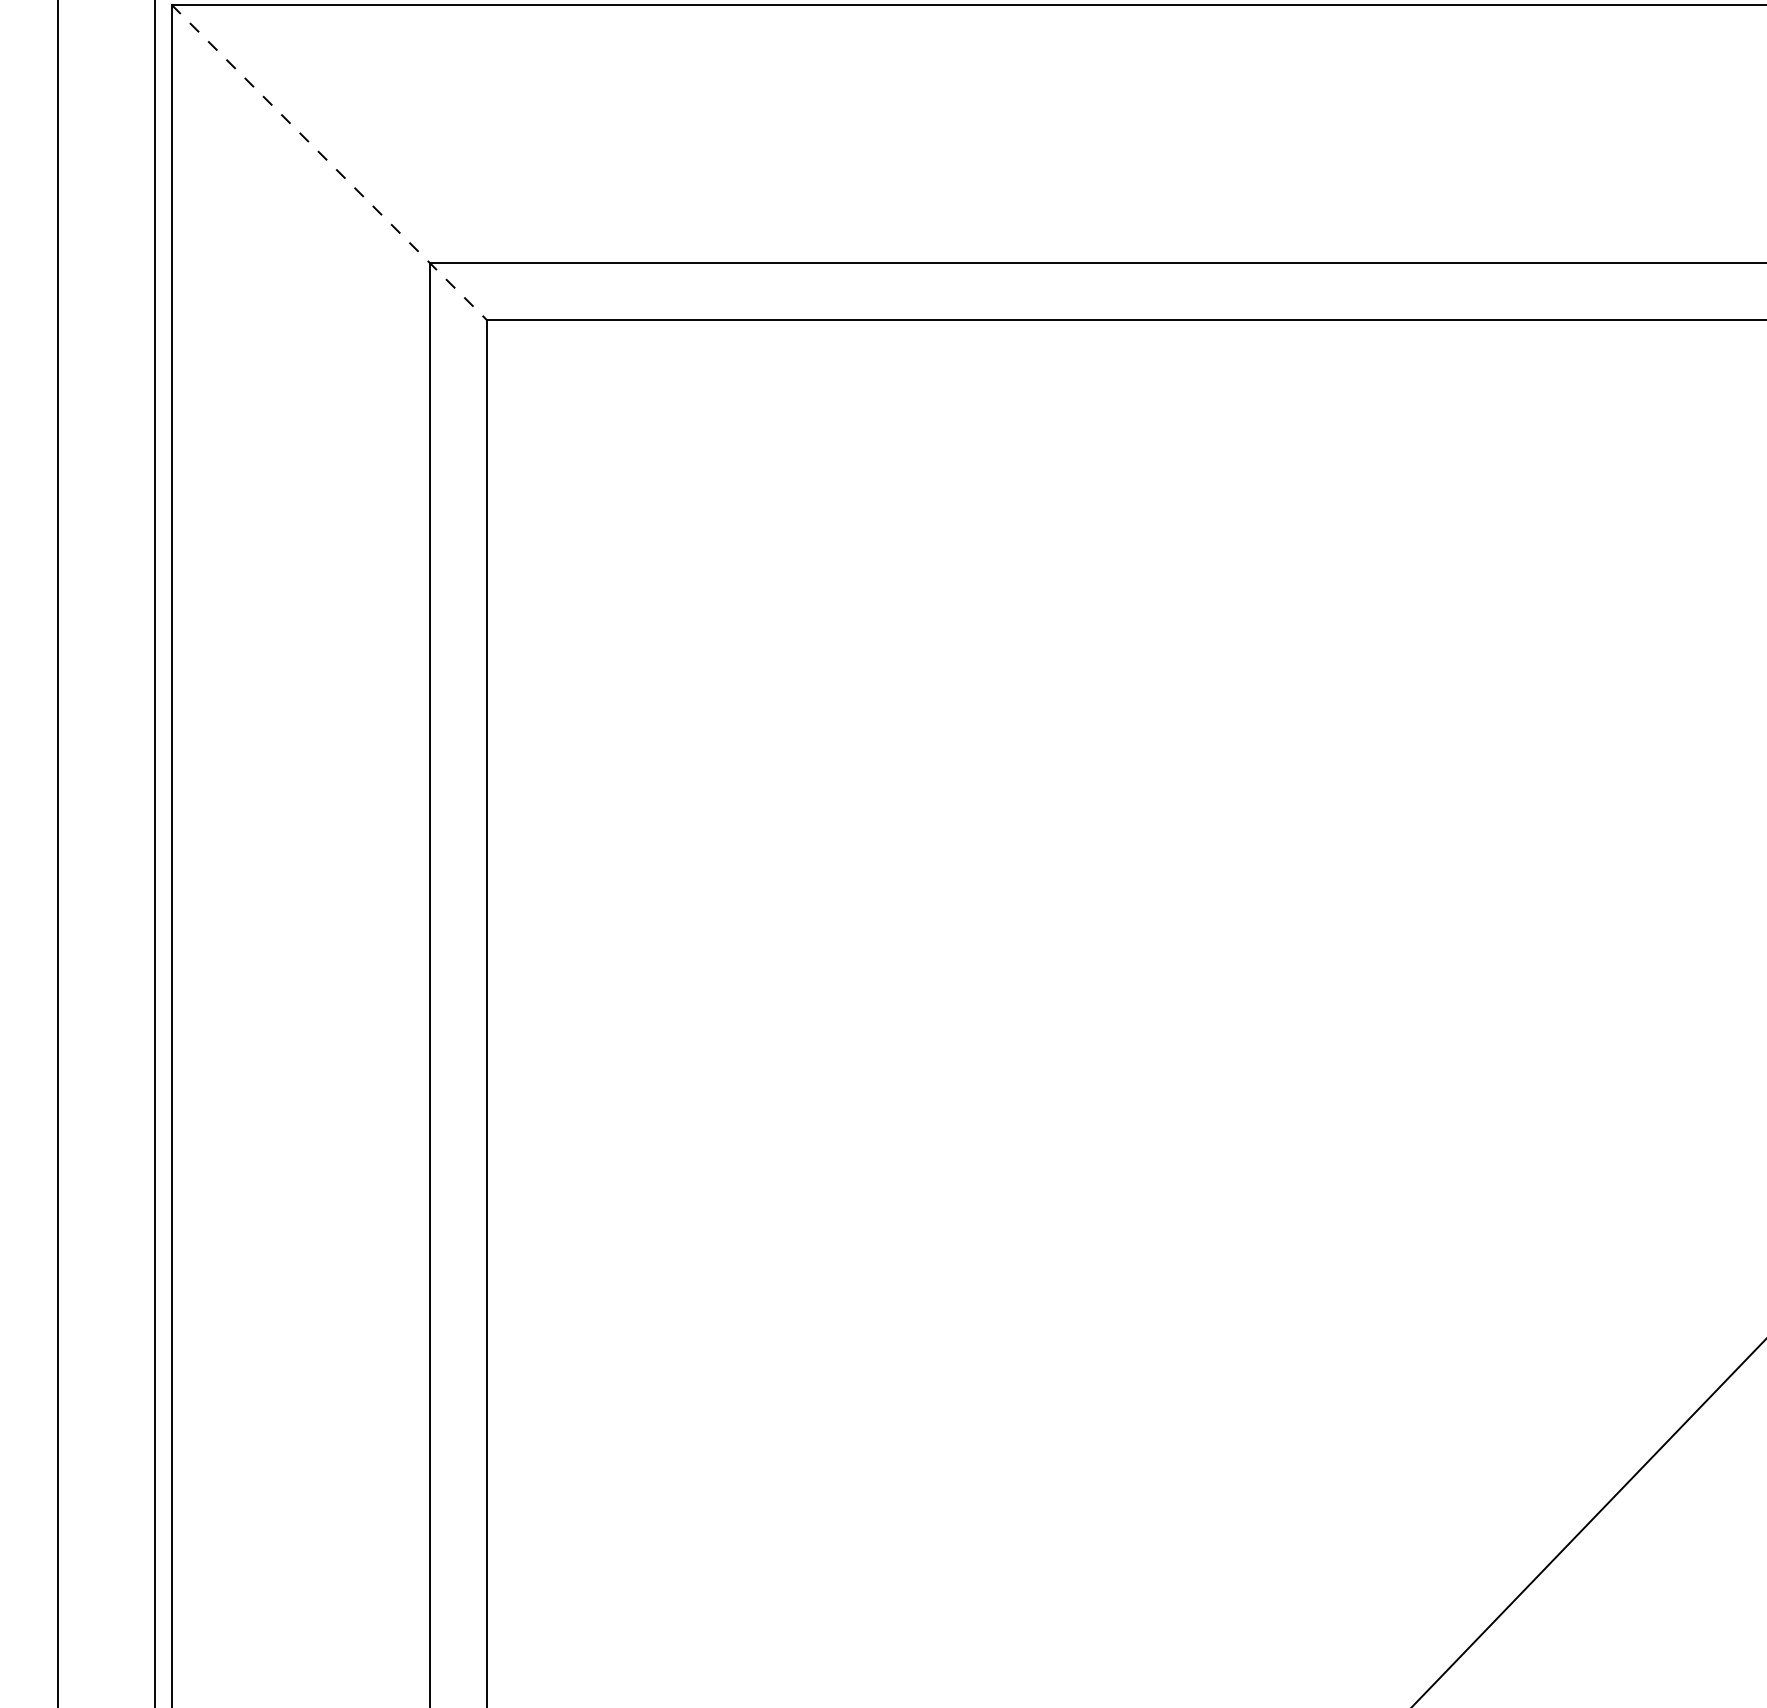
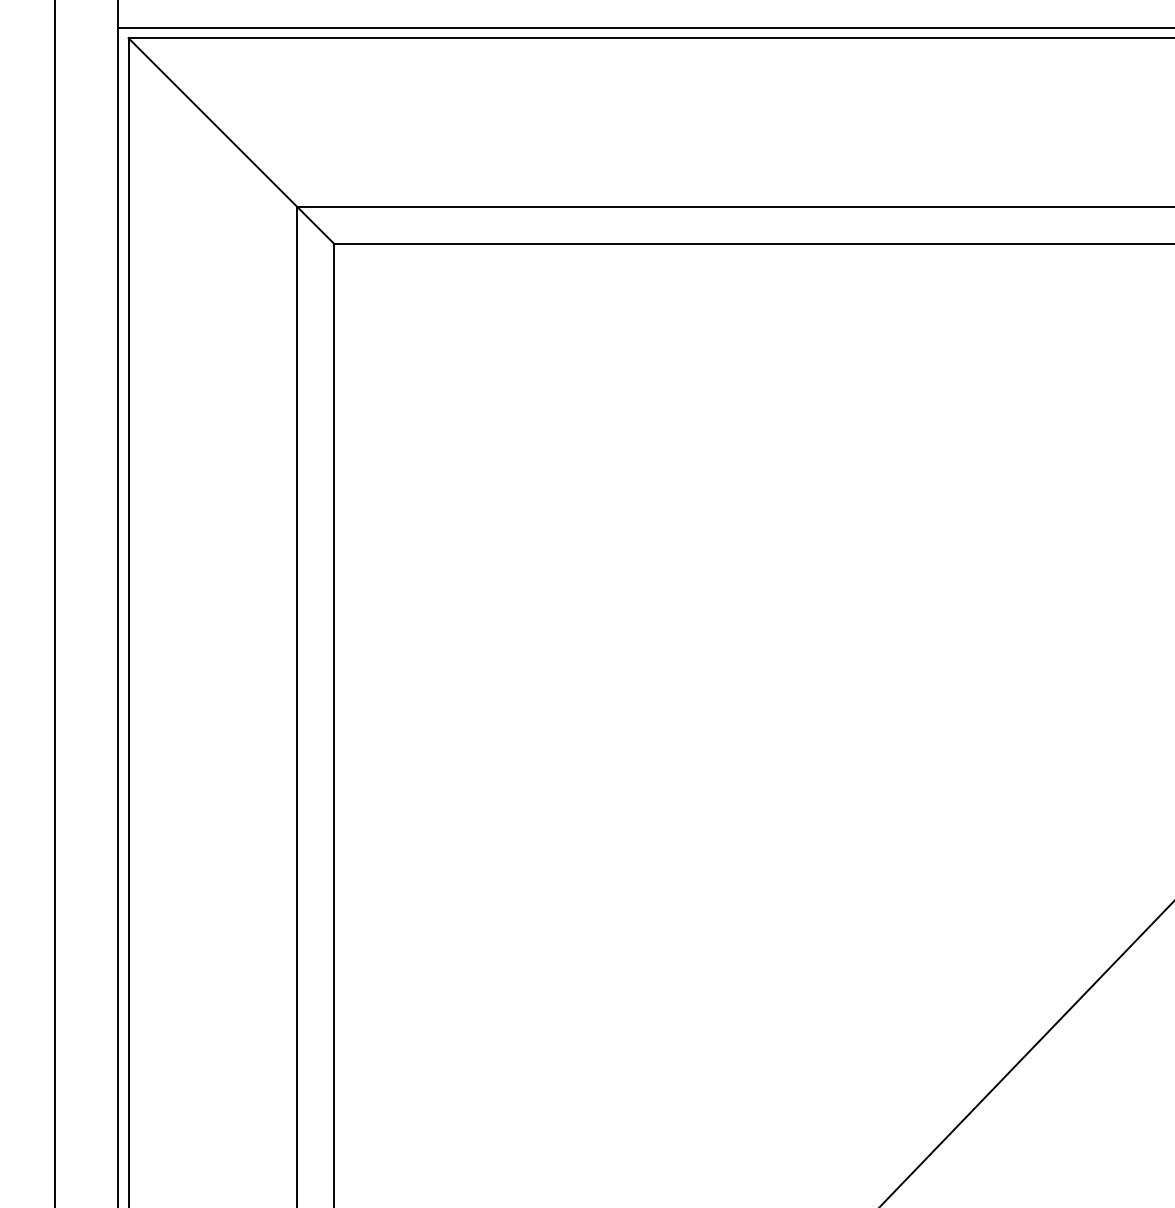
line: (329, 163) -> (231, 141), dashed -> solid

